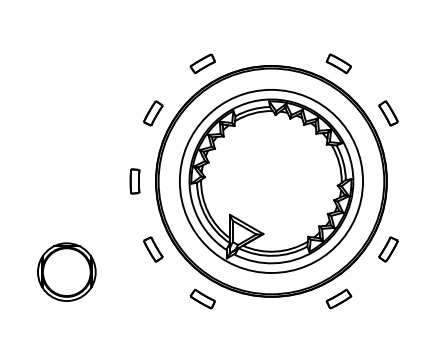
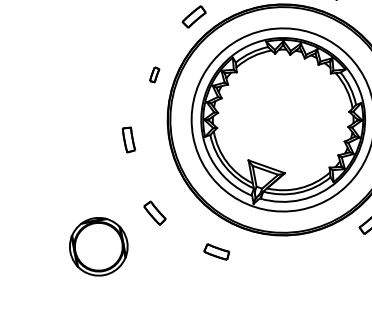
part: (153, 113) -> (154, 74), size x0.6
part: (134, 181) -> (128, 139), moved
part: (153, 249) -> (155, 213), moved
part: (202, 298) -> (216, 251), moved

